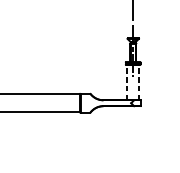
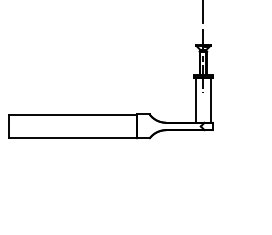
line: (126, 82) -> (195, 100), dashed -> solid
line: (138, 82) -> (210, 100), dashed -> solid

